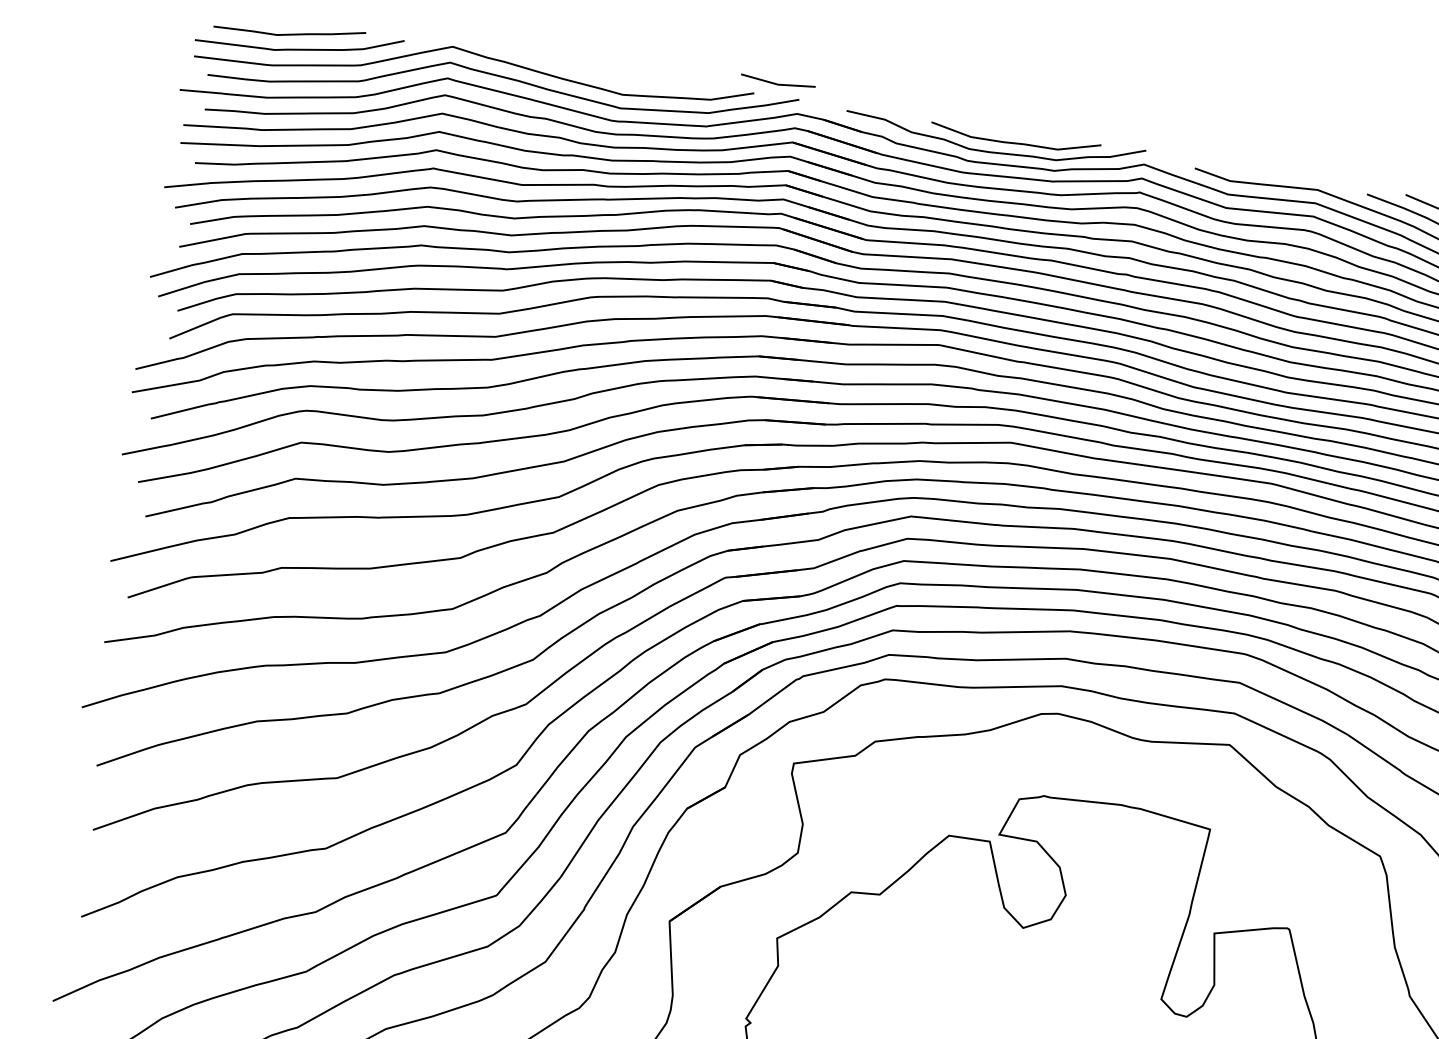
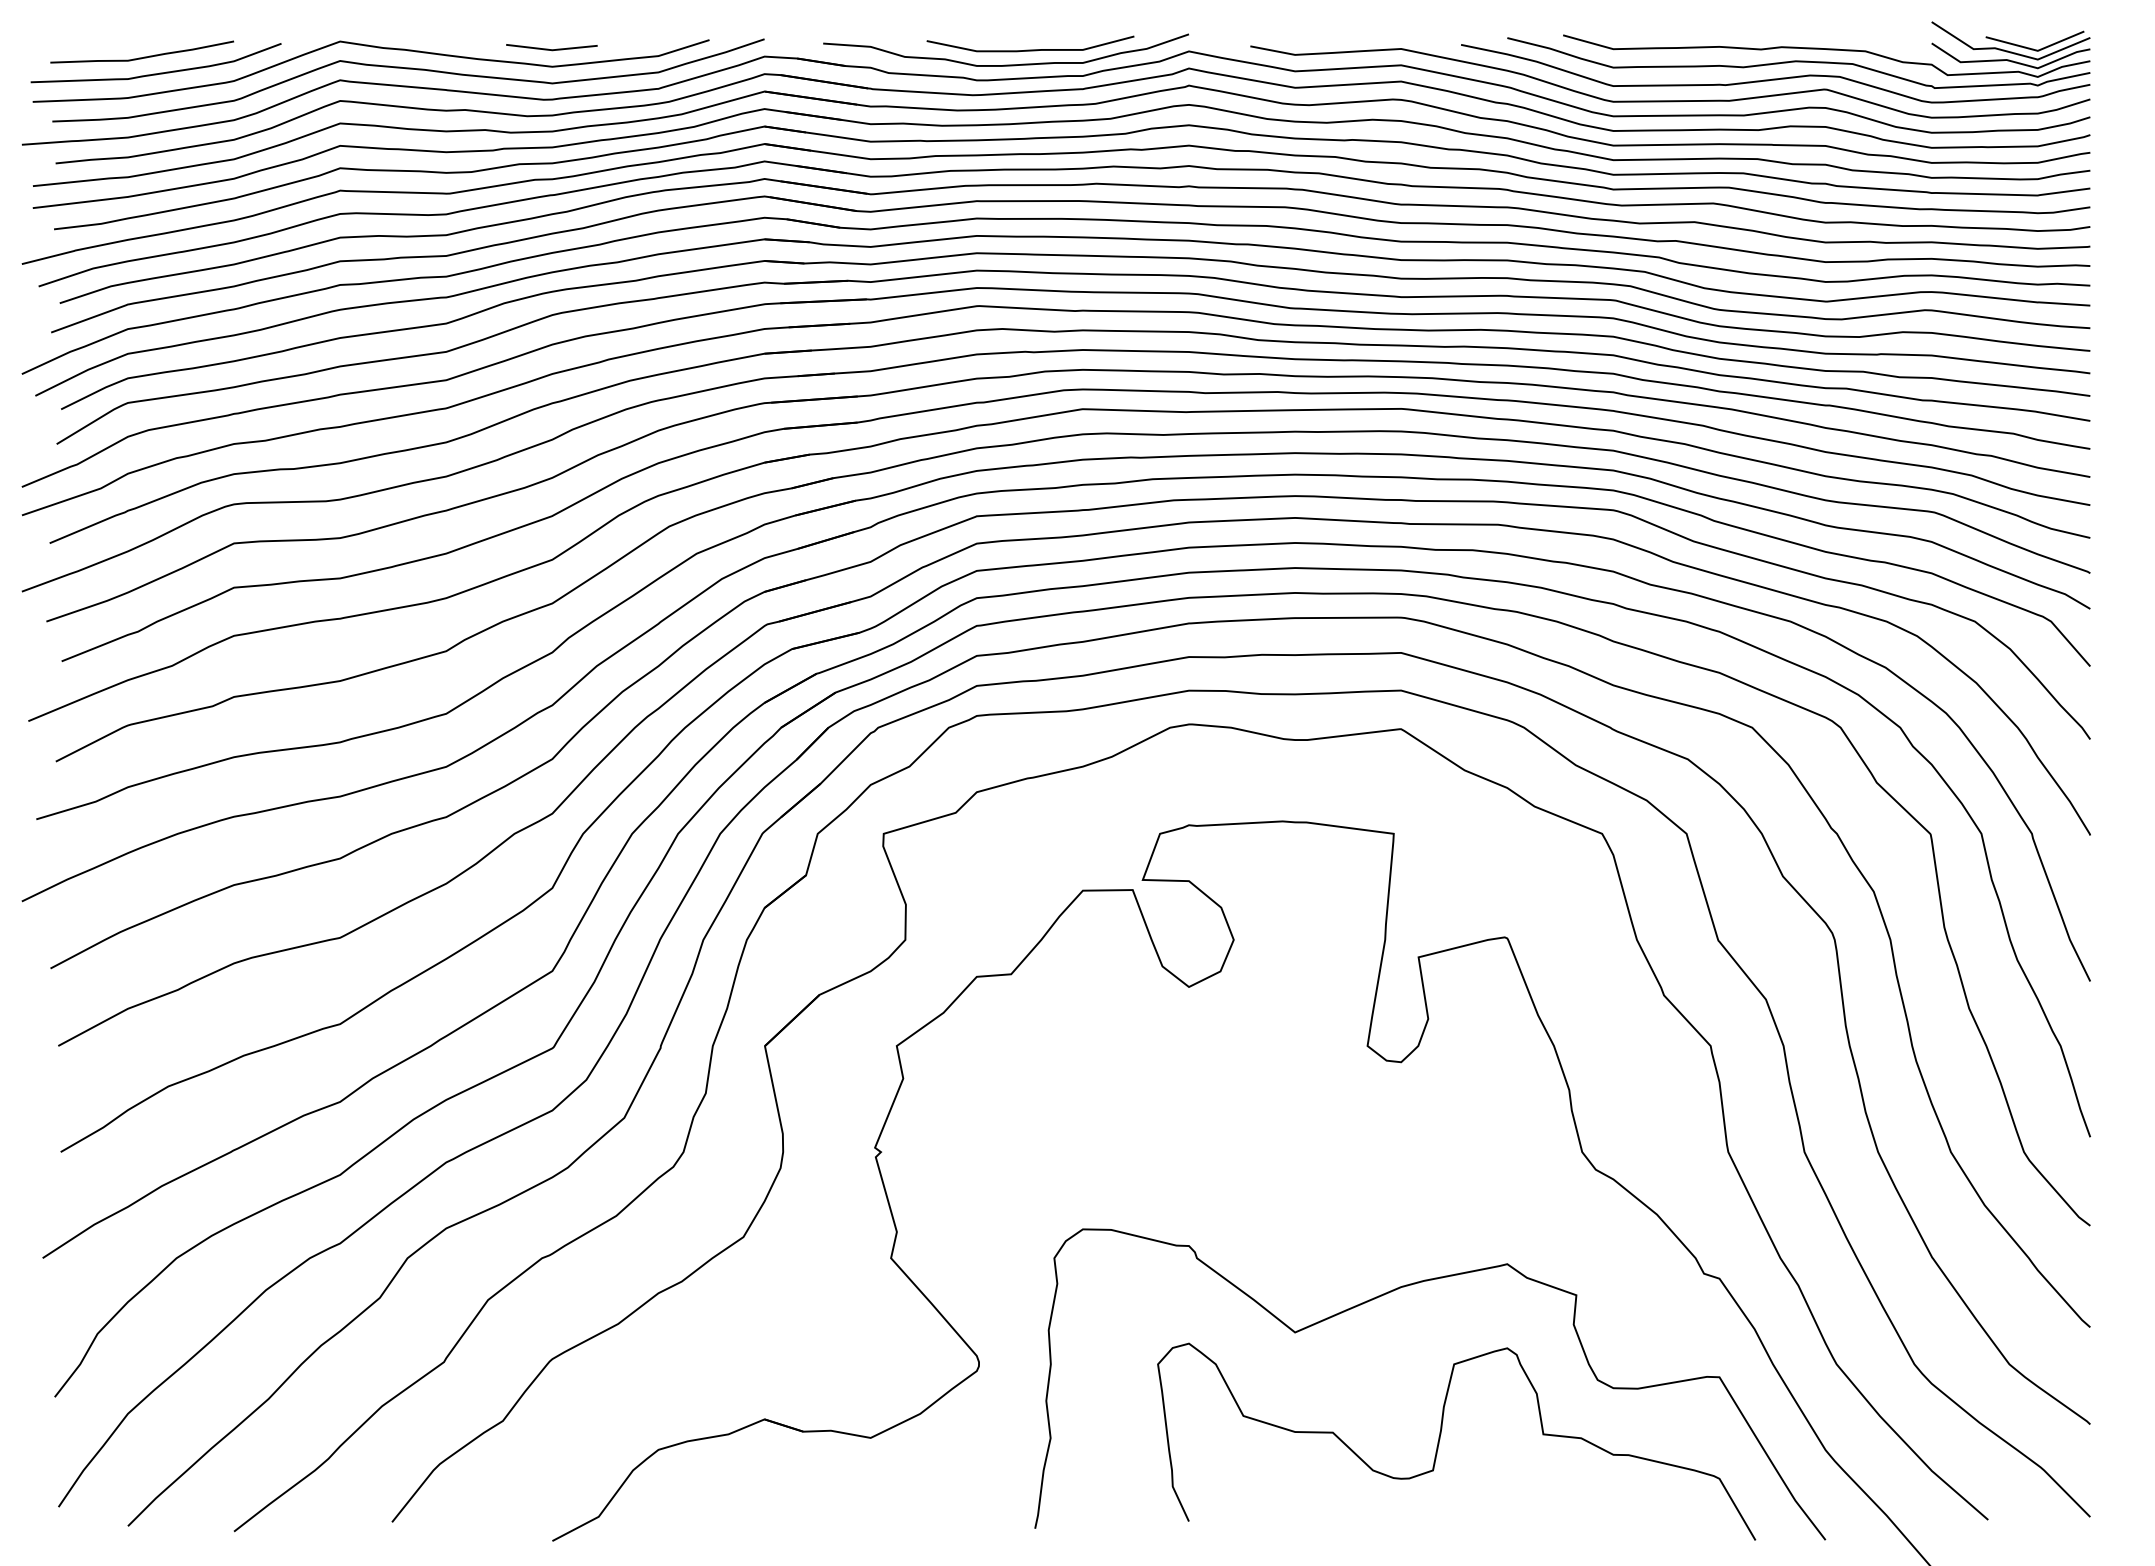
line: (777, 83) -> (551, 49), moved

